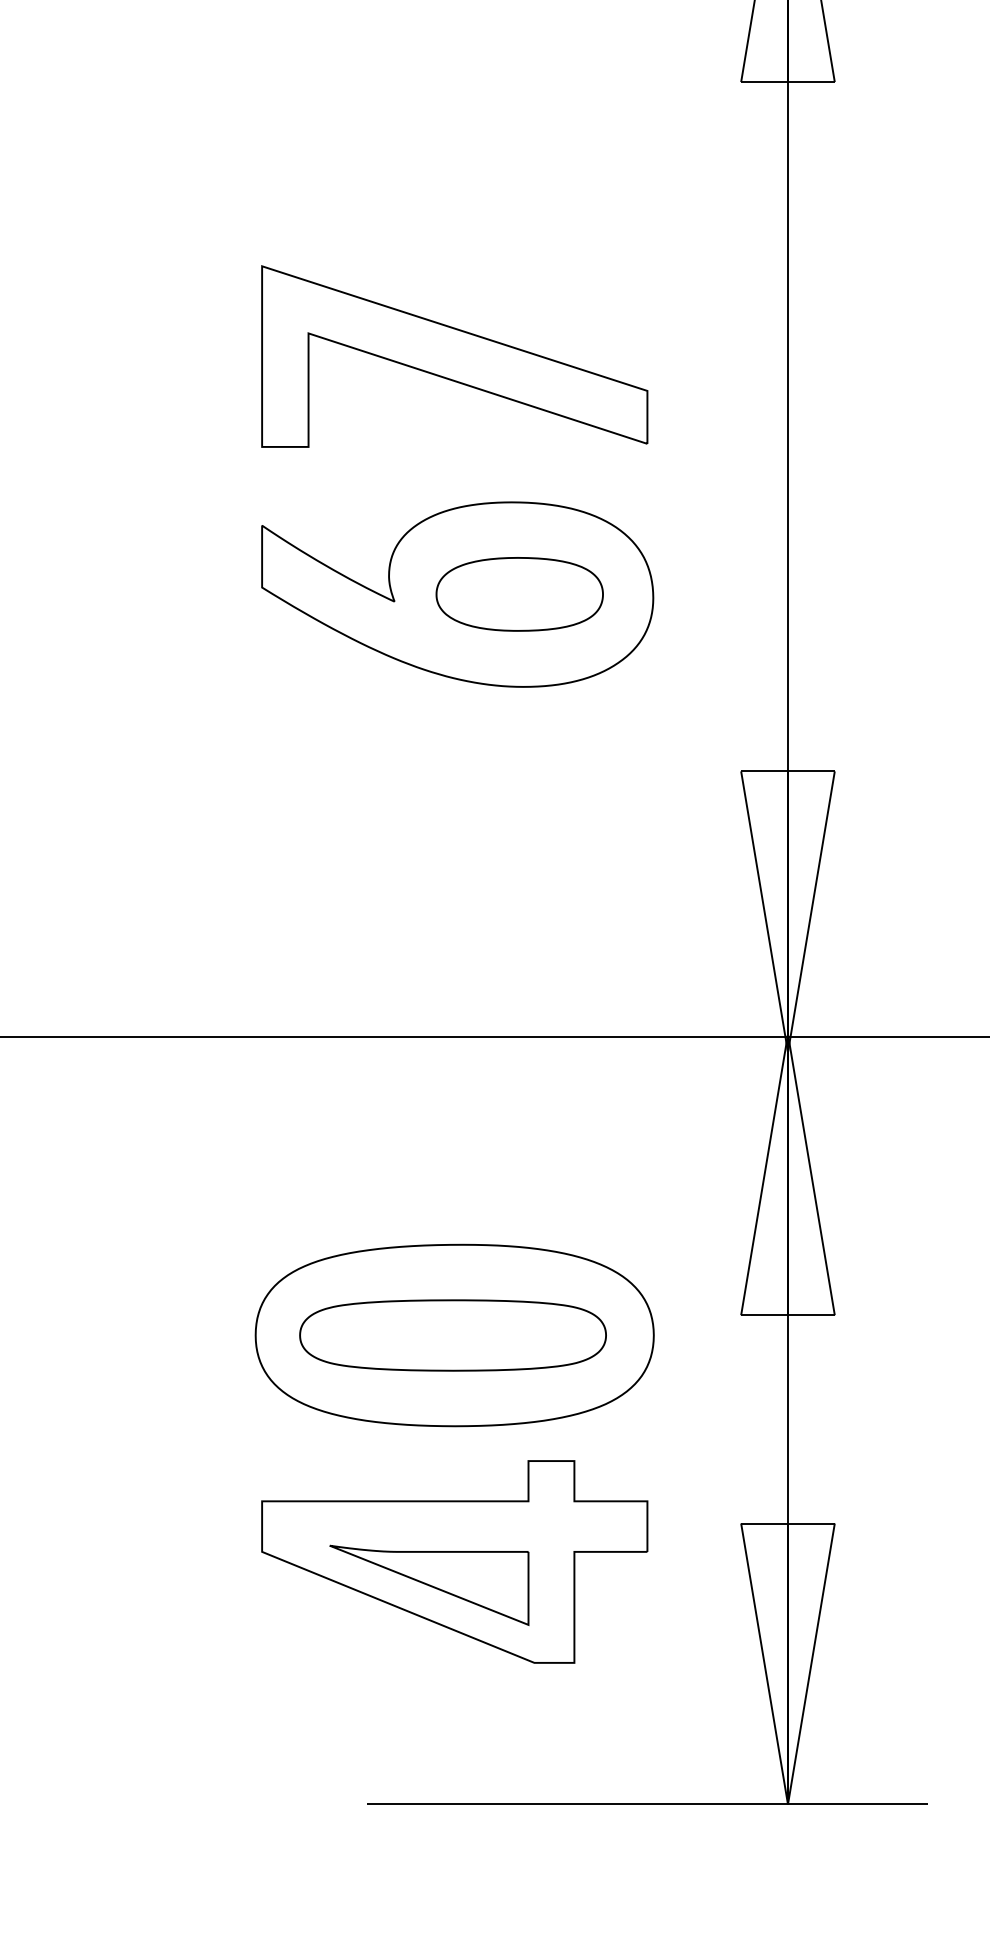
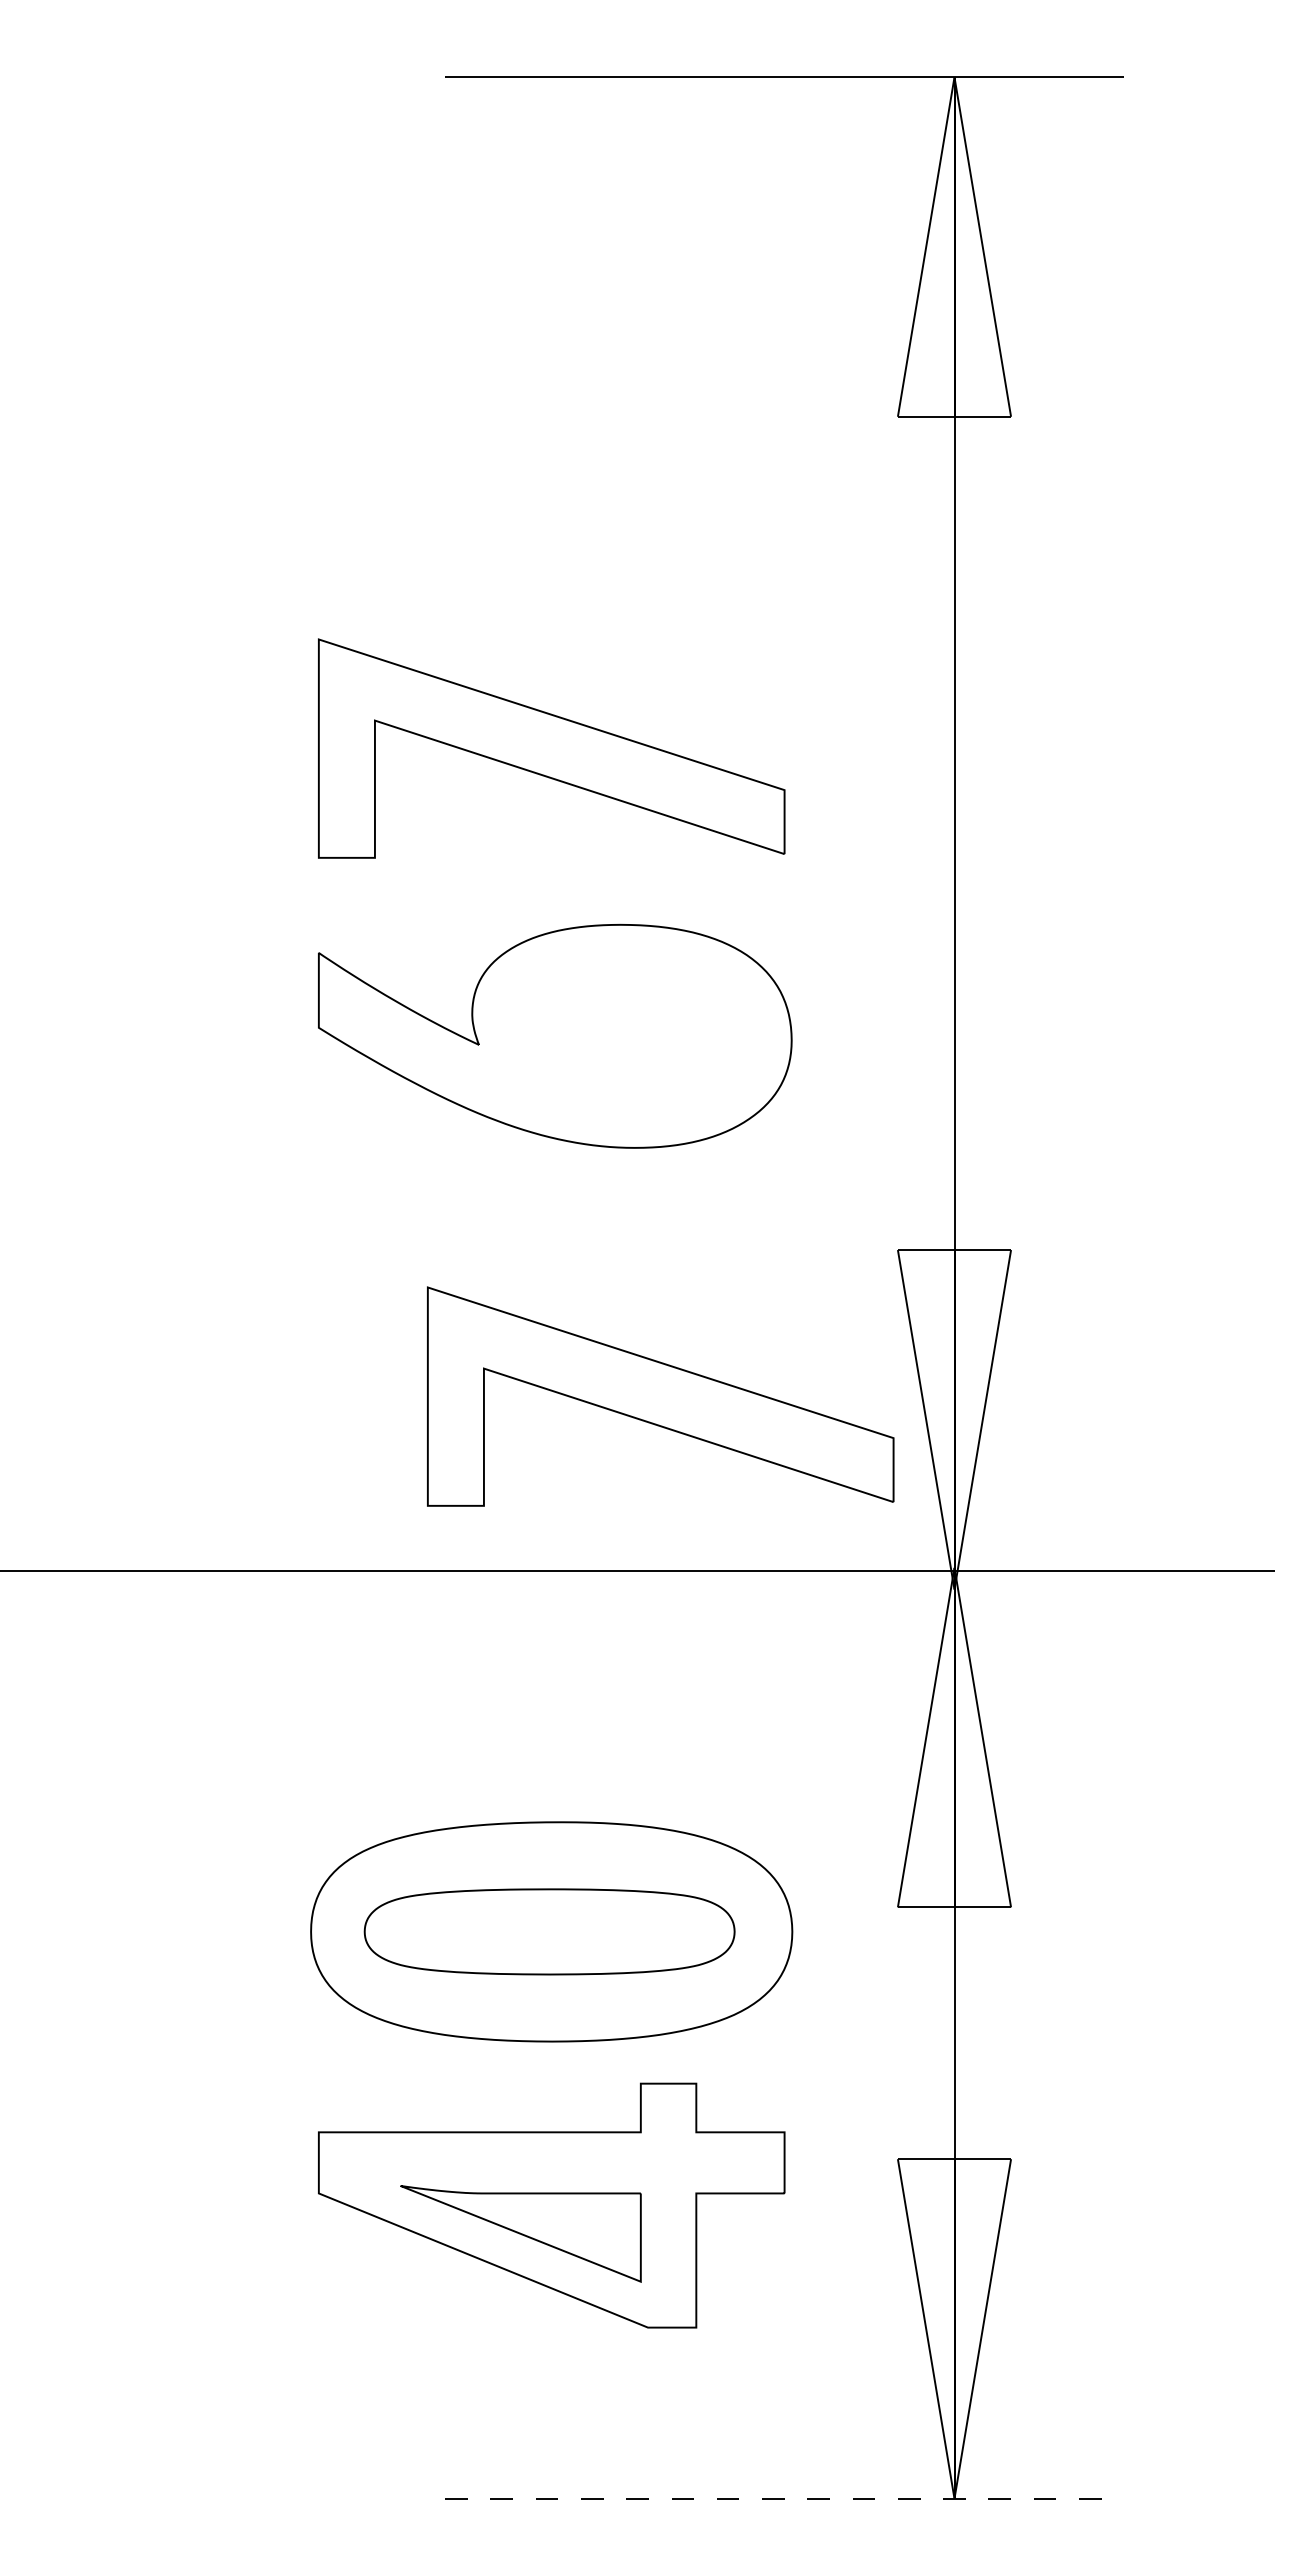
part: (519, 594) -> (629, 1036), removed
part: (544, 892) -> (660, 1396), added
line: (647, 1804) -> (784, 2498), solid -> dashed

